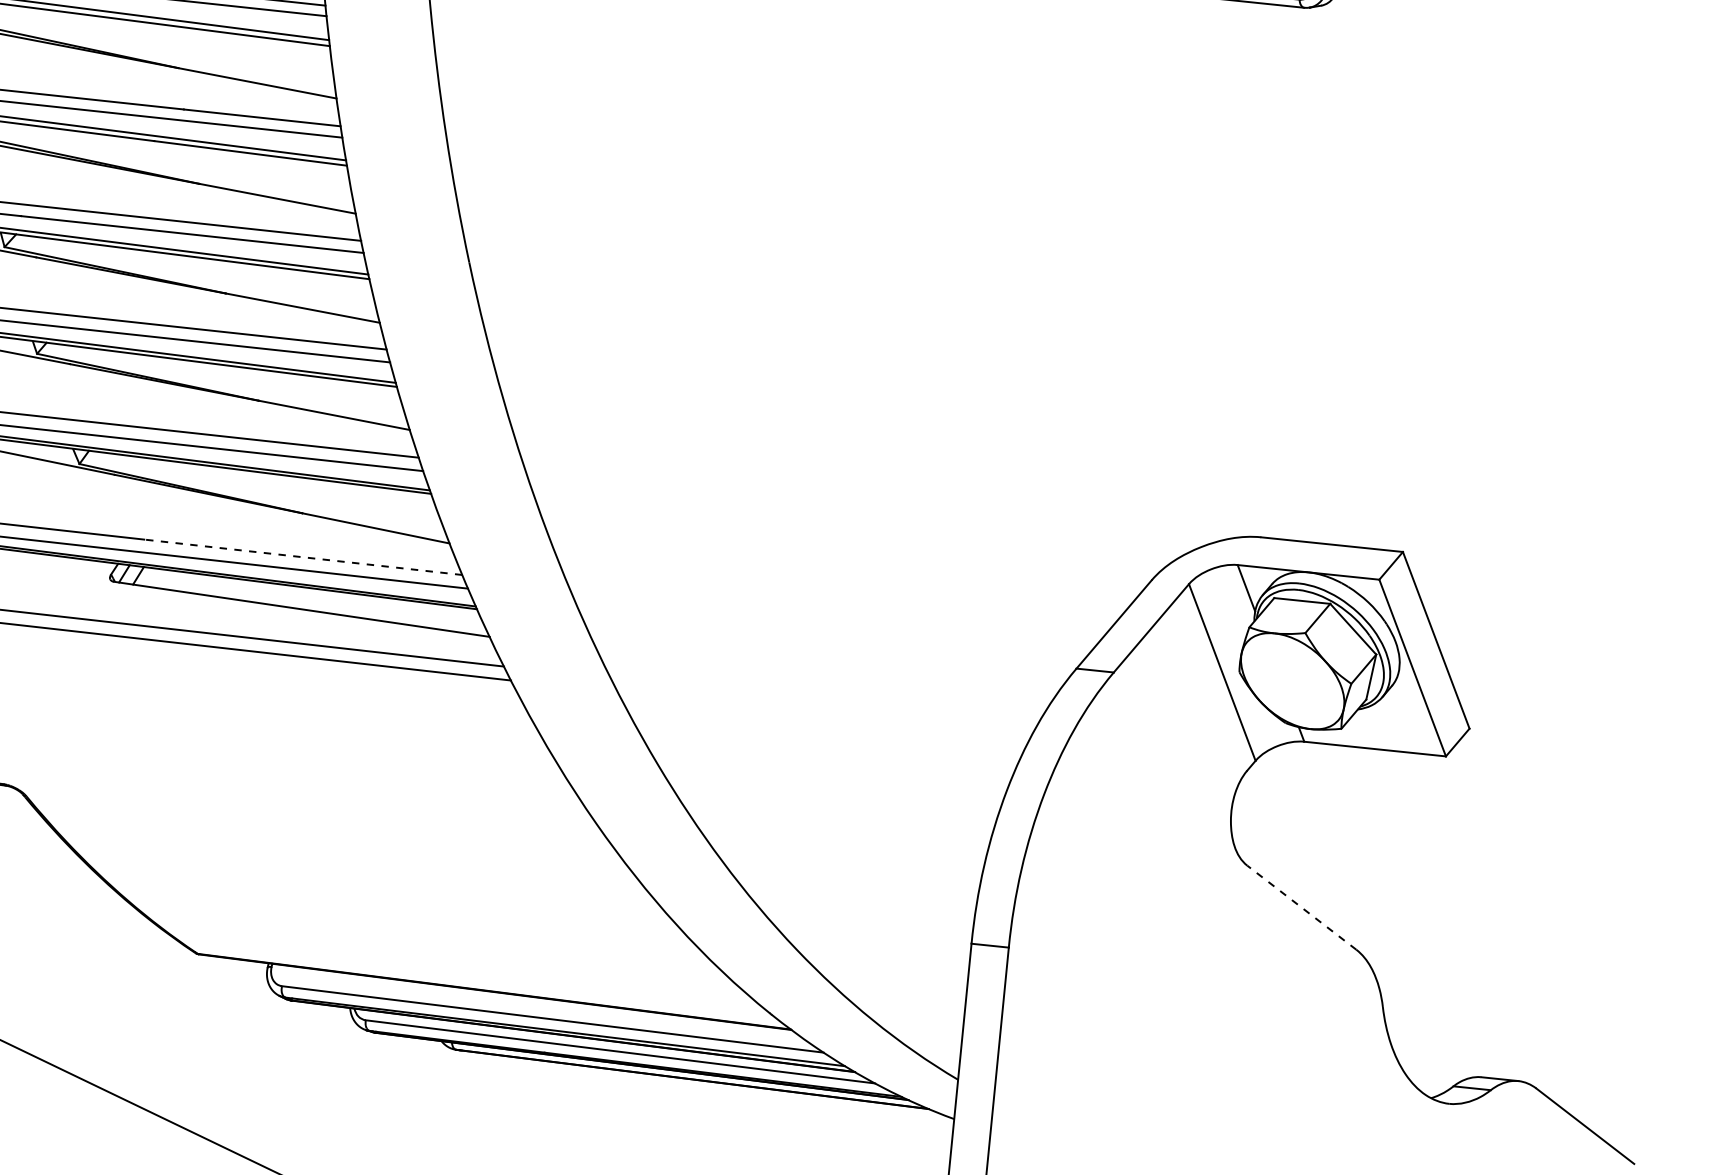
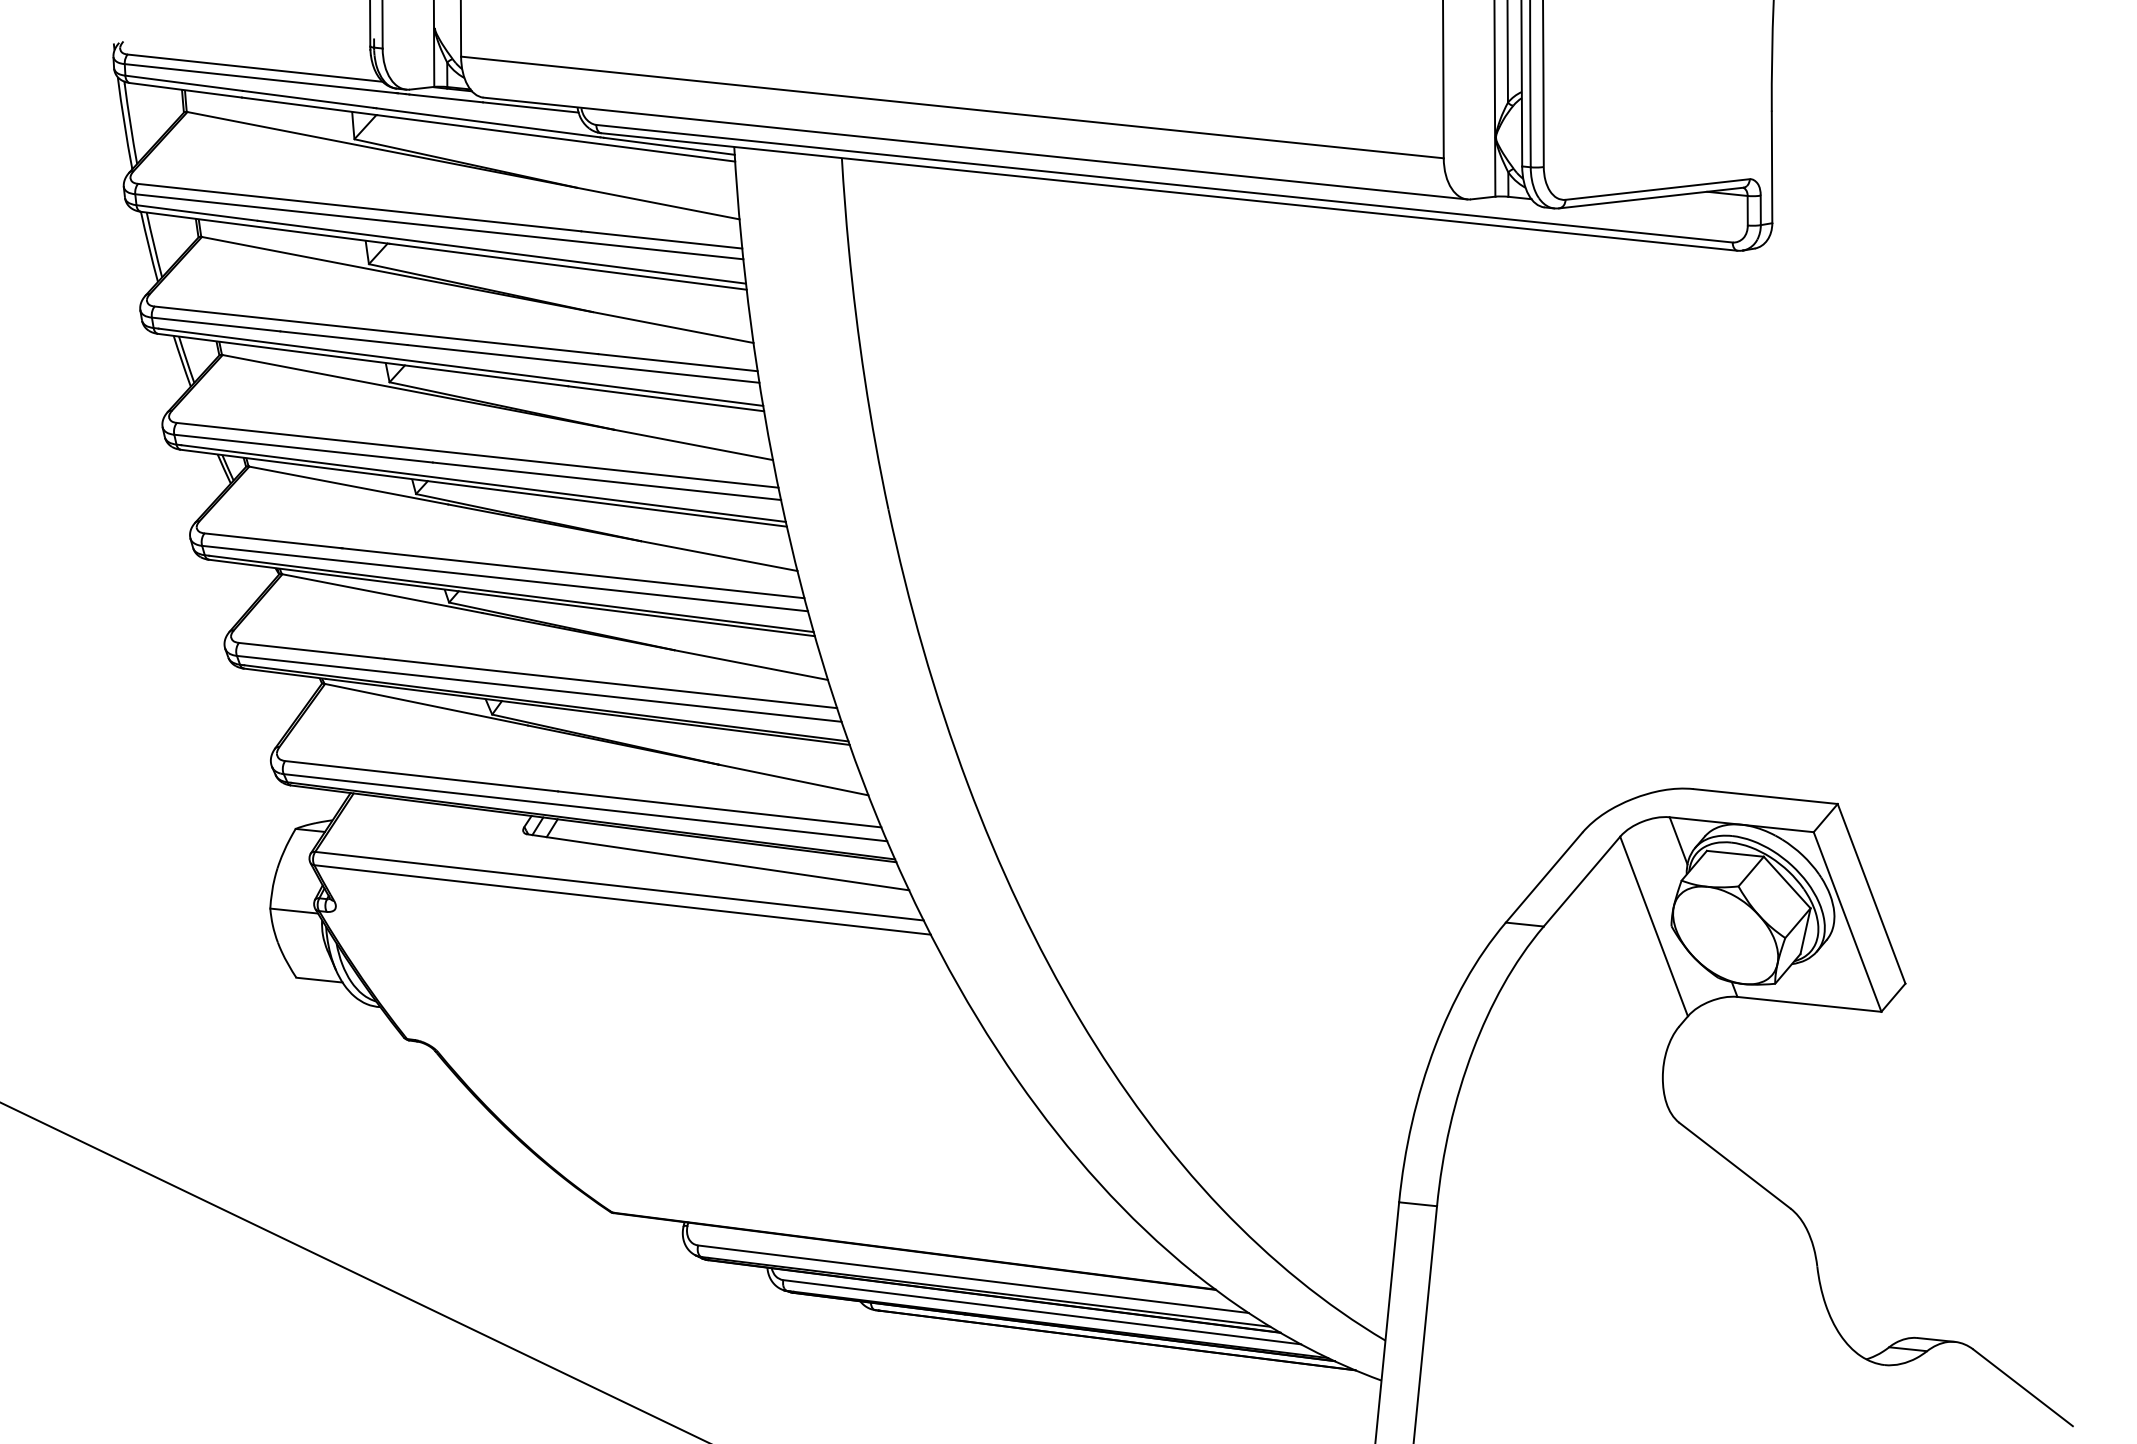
line: (303, 557) -> (719, 809), dashed -> solid
line: (1301, 907) -> (1734, 1165), dashed -> solid

